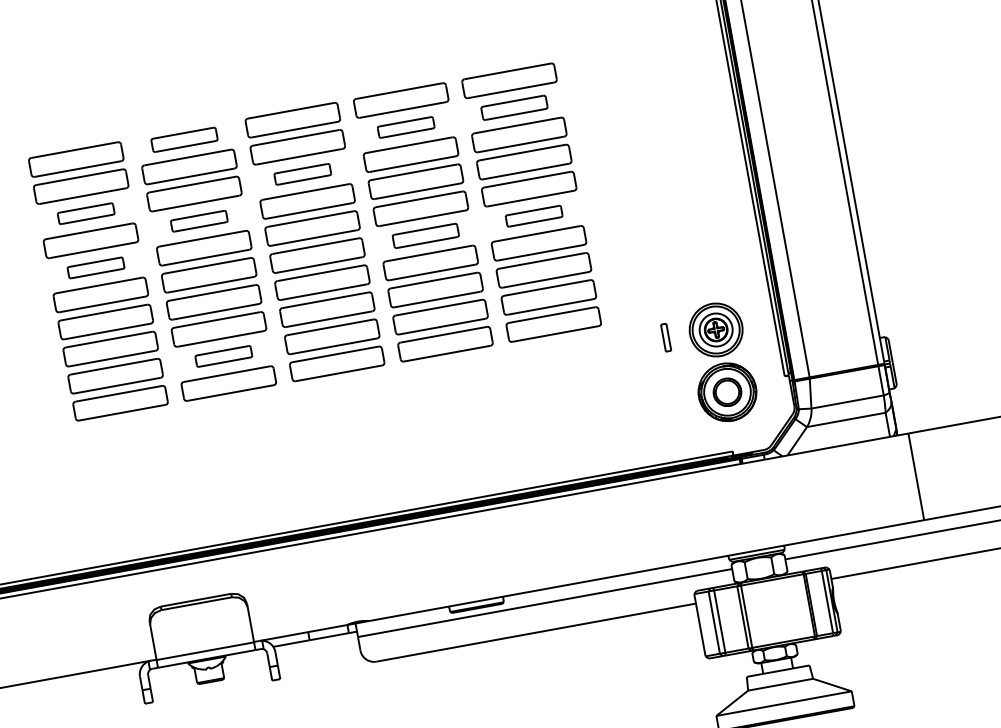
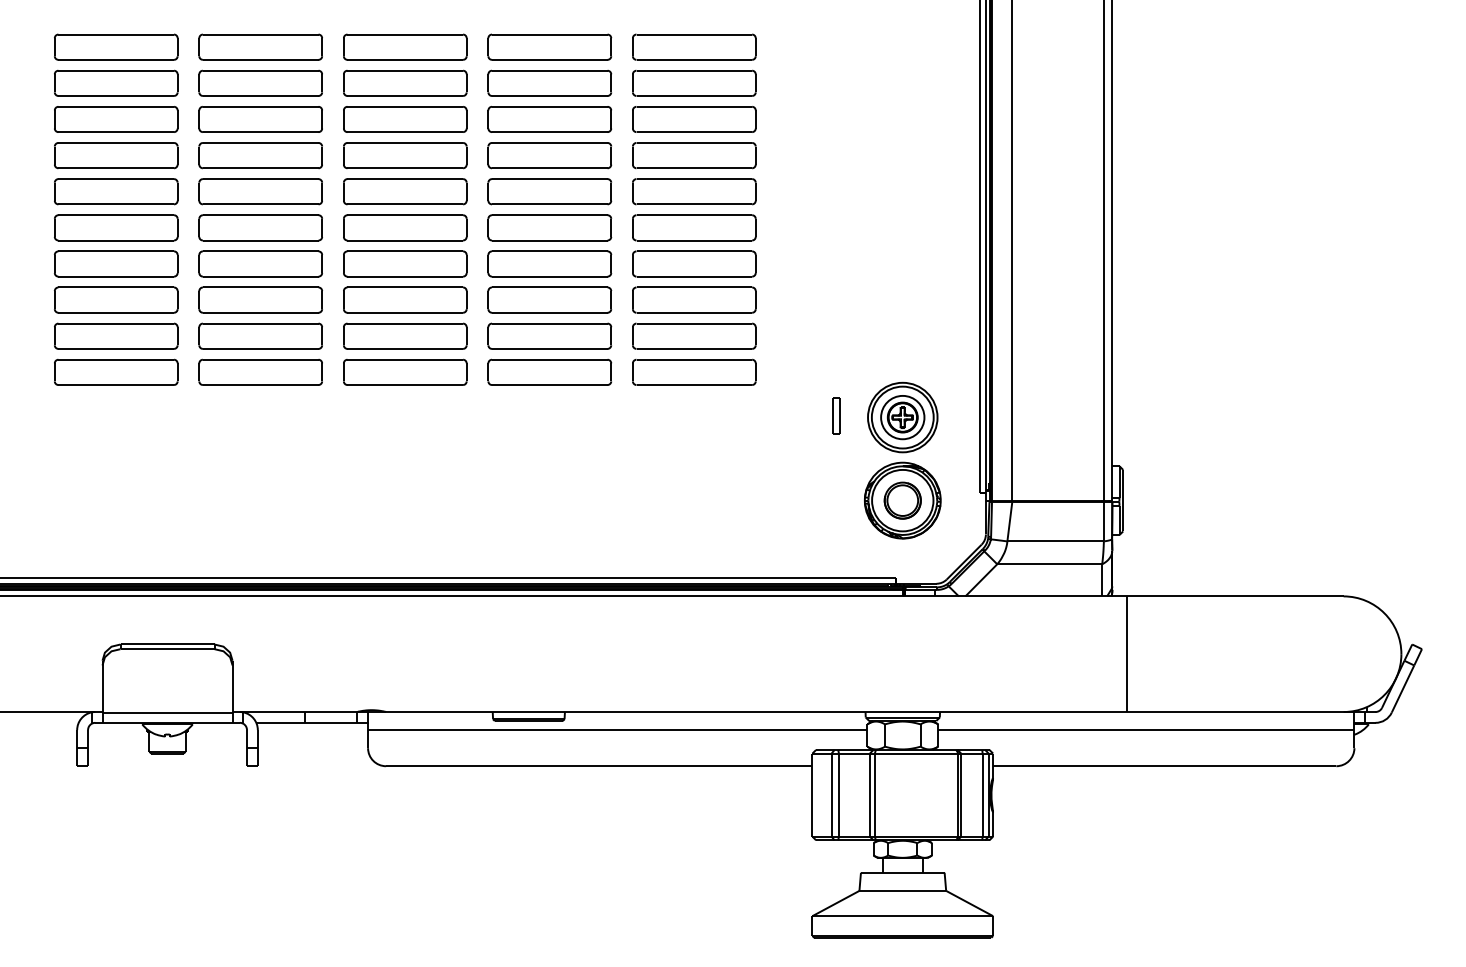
part: (514, 107) -> (694, 82), size x1.43
part: (405, 127) -> (549, 82), size x1.67
part: (184, 139) -> (260, 46), size x1.43
part: (302, 174) -> (405, 119), size x1.67
part: (86, 213) -> (116, 119), size x1.67
part: (534, 215) -> (694, 227), size x1.67
part: (199, 221) -> (260, 155), size x1.67
part: (425, 235) -> (549, 227), size x1.43
part: (96, 267) -> (116, 191), size x1.67
part: (223, 355) -> (260, 335), size x1.67

